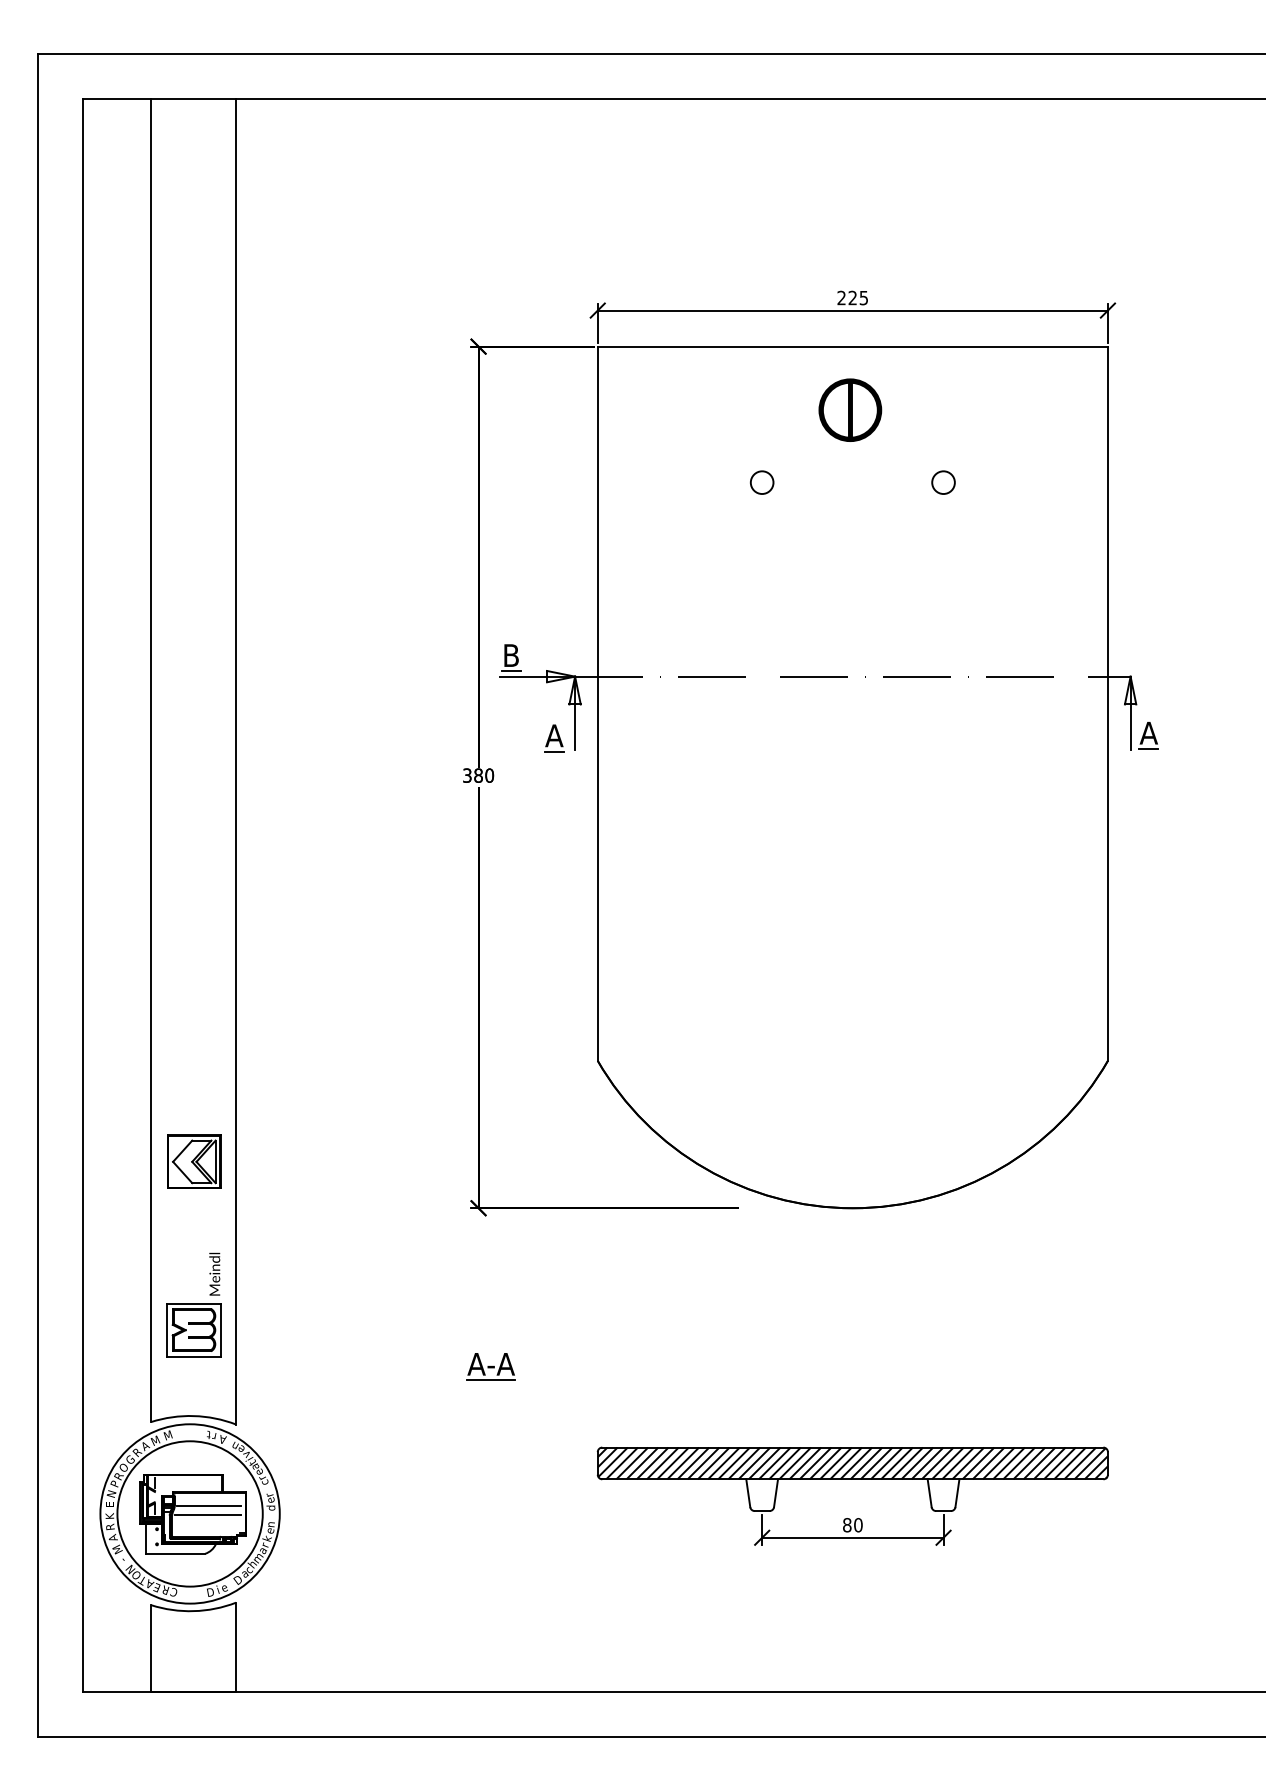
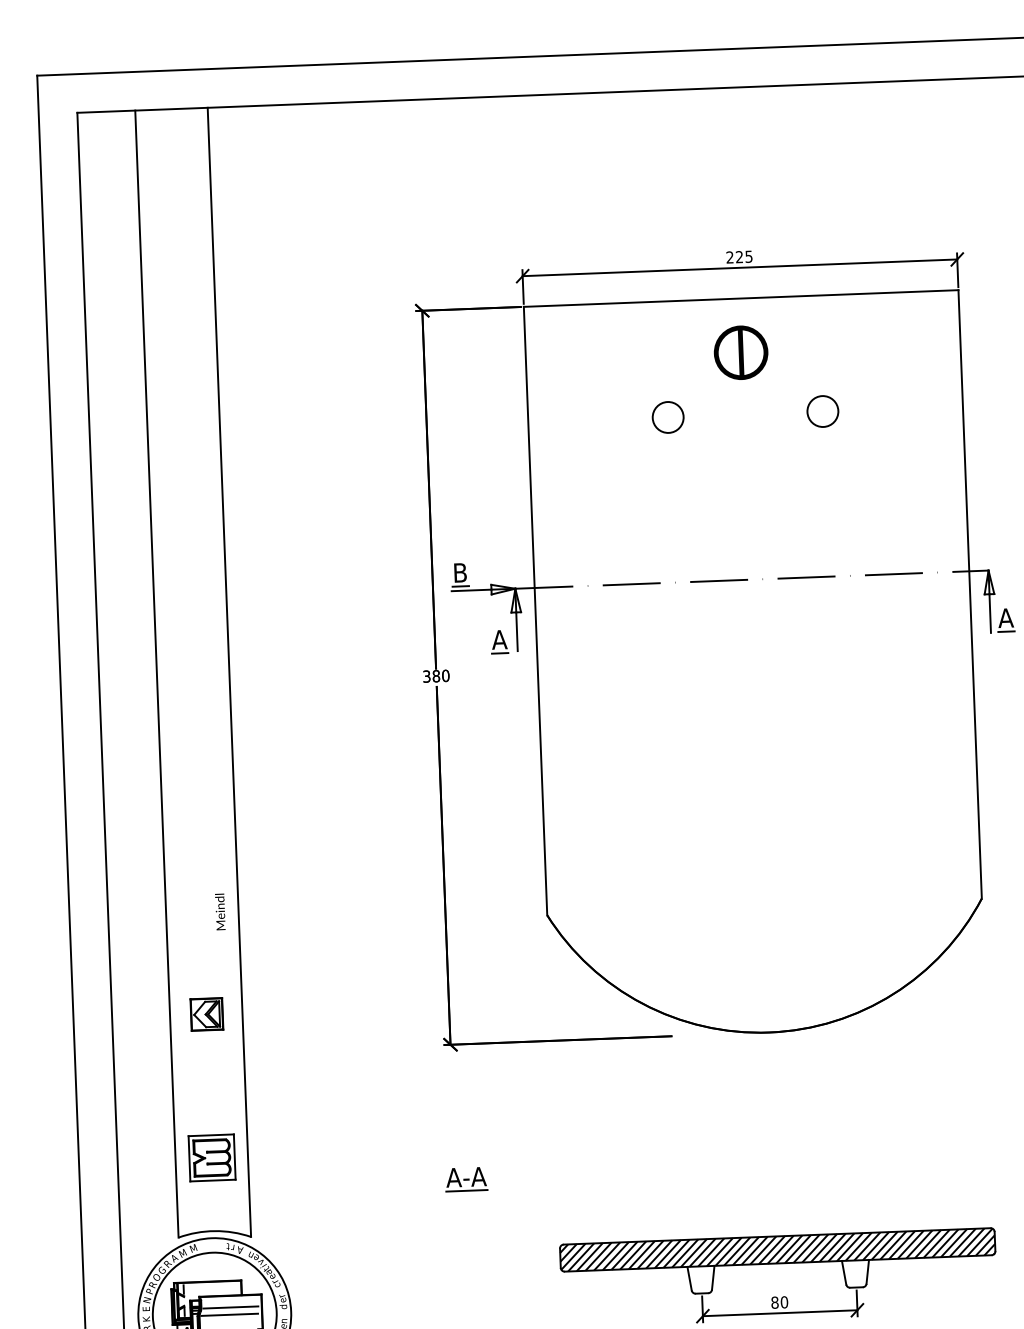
circle: (762, 482) -> (668, 417), size x1.6
circle: (943, 482) -> (822, 411), size x1.6
part: (194, 1161) -> (206, 1014), size x0.7
text: (214, 1273) -> (220, 911), moved

